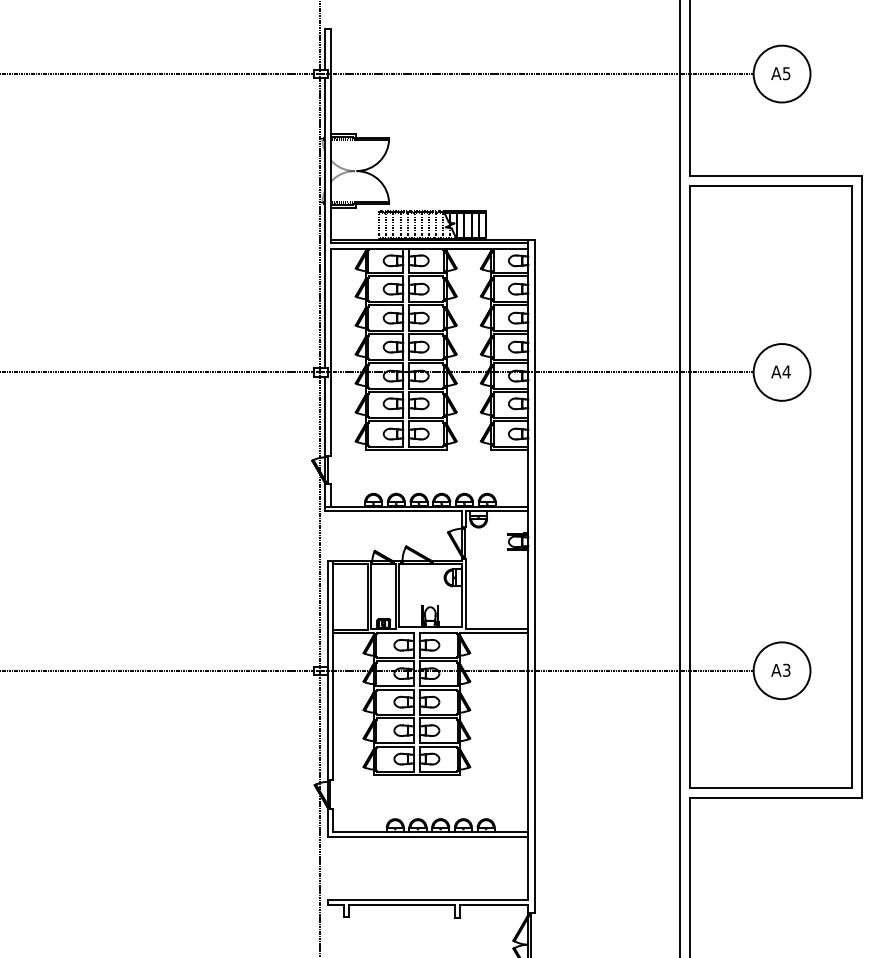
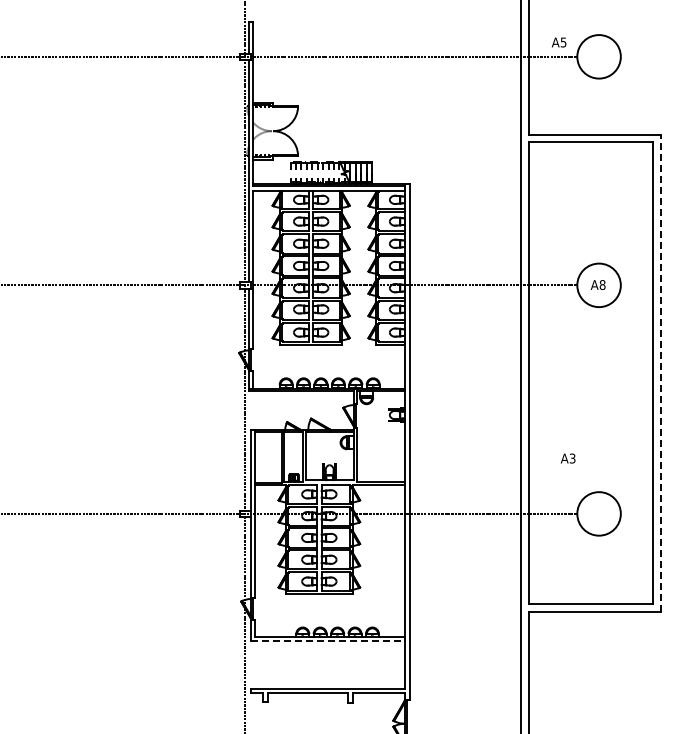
text: (781, 73) -> (559, 42), moved
text: (786, 371) -> (602, 284), A4 -> A8
line: (862, 487) -> (660, 373), solid -> dashed
text: (780, 670) -> (567, 458), moved
line: (427, 837) -> (327, 641), solid -> dashed

